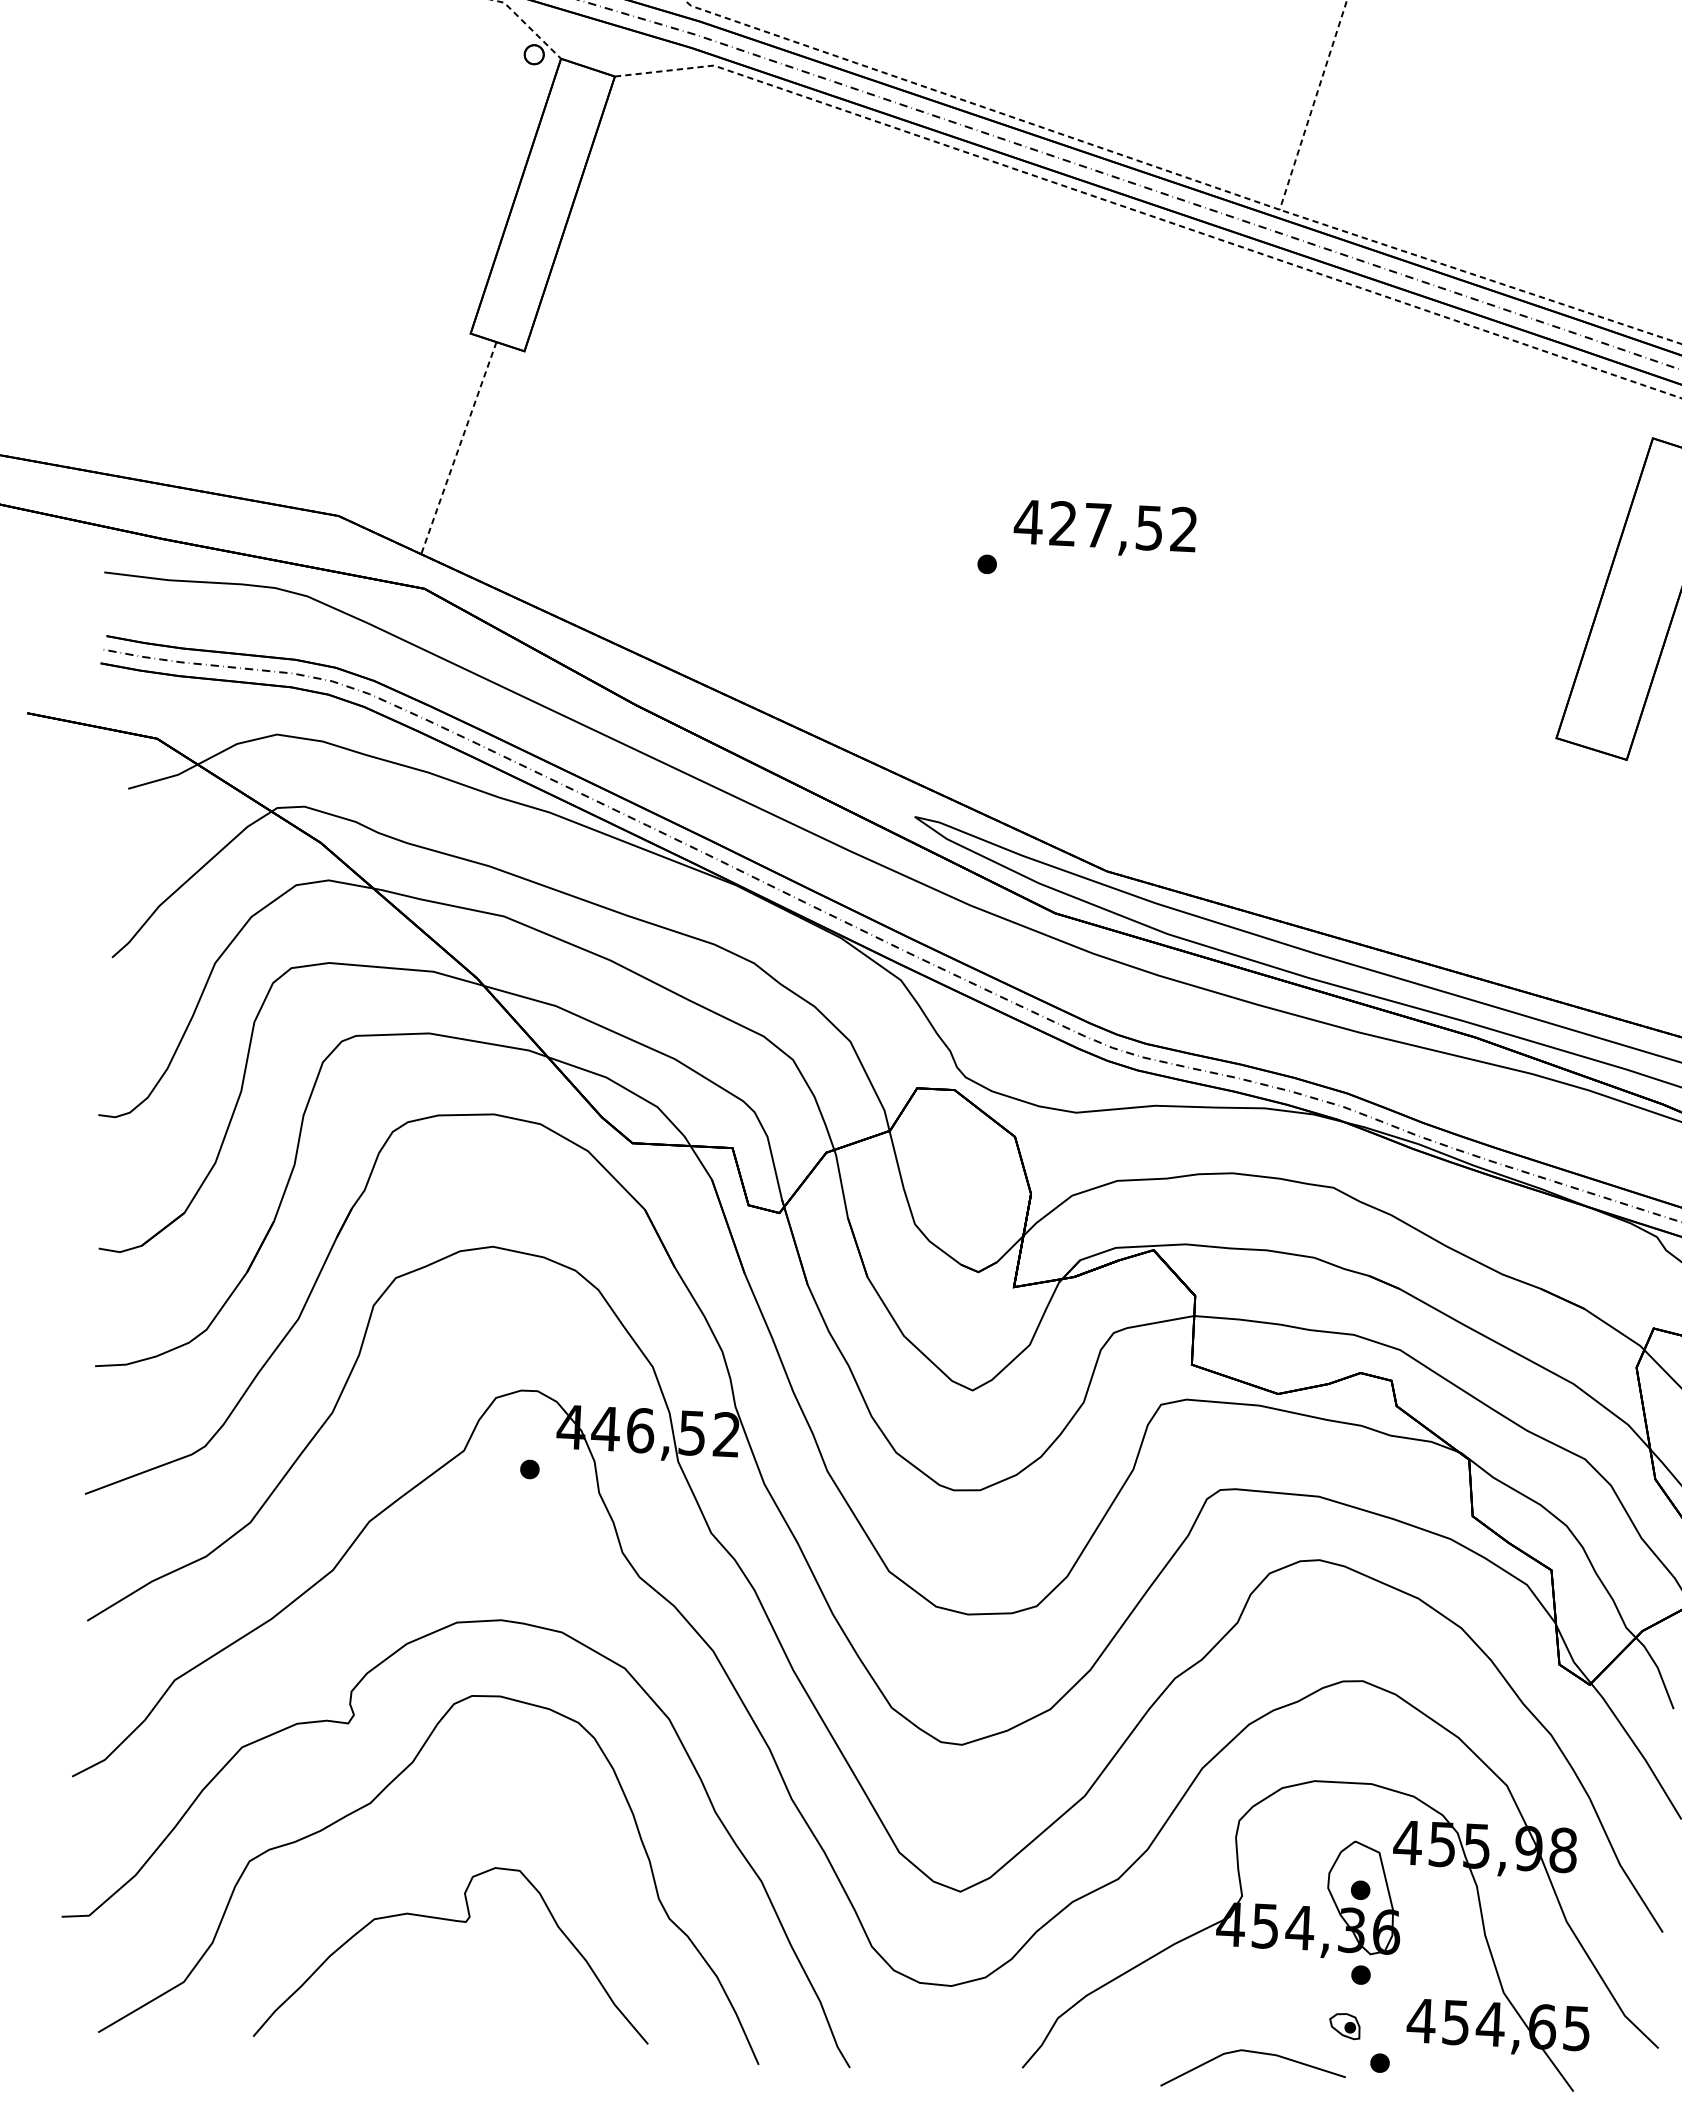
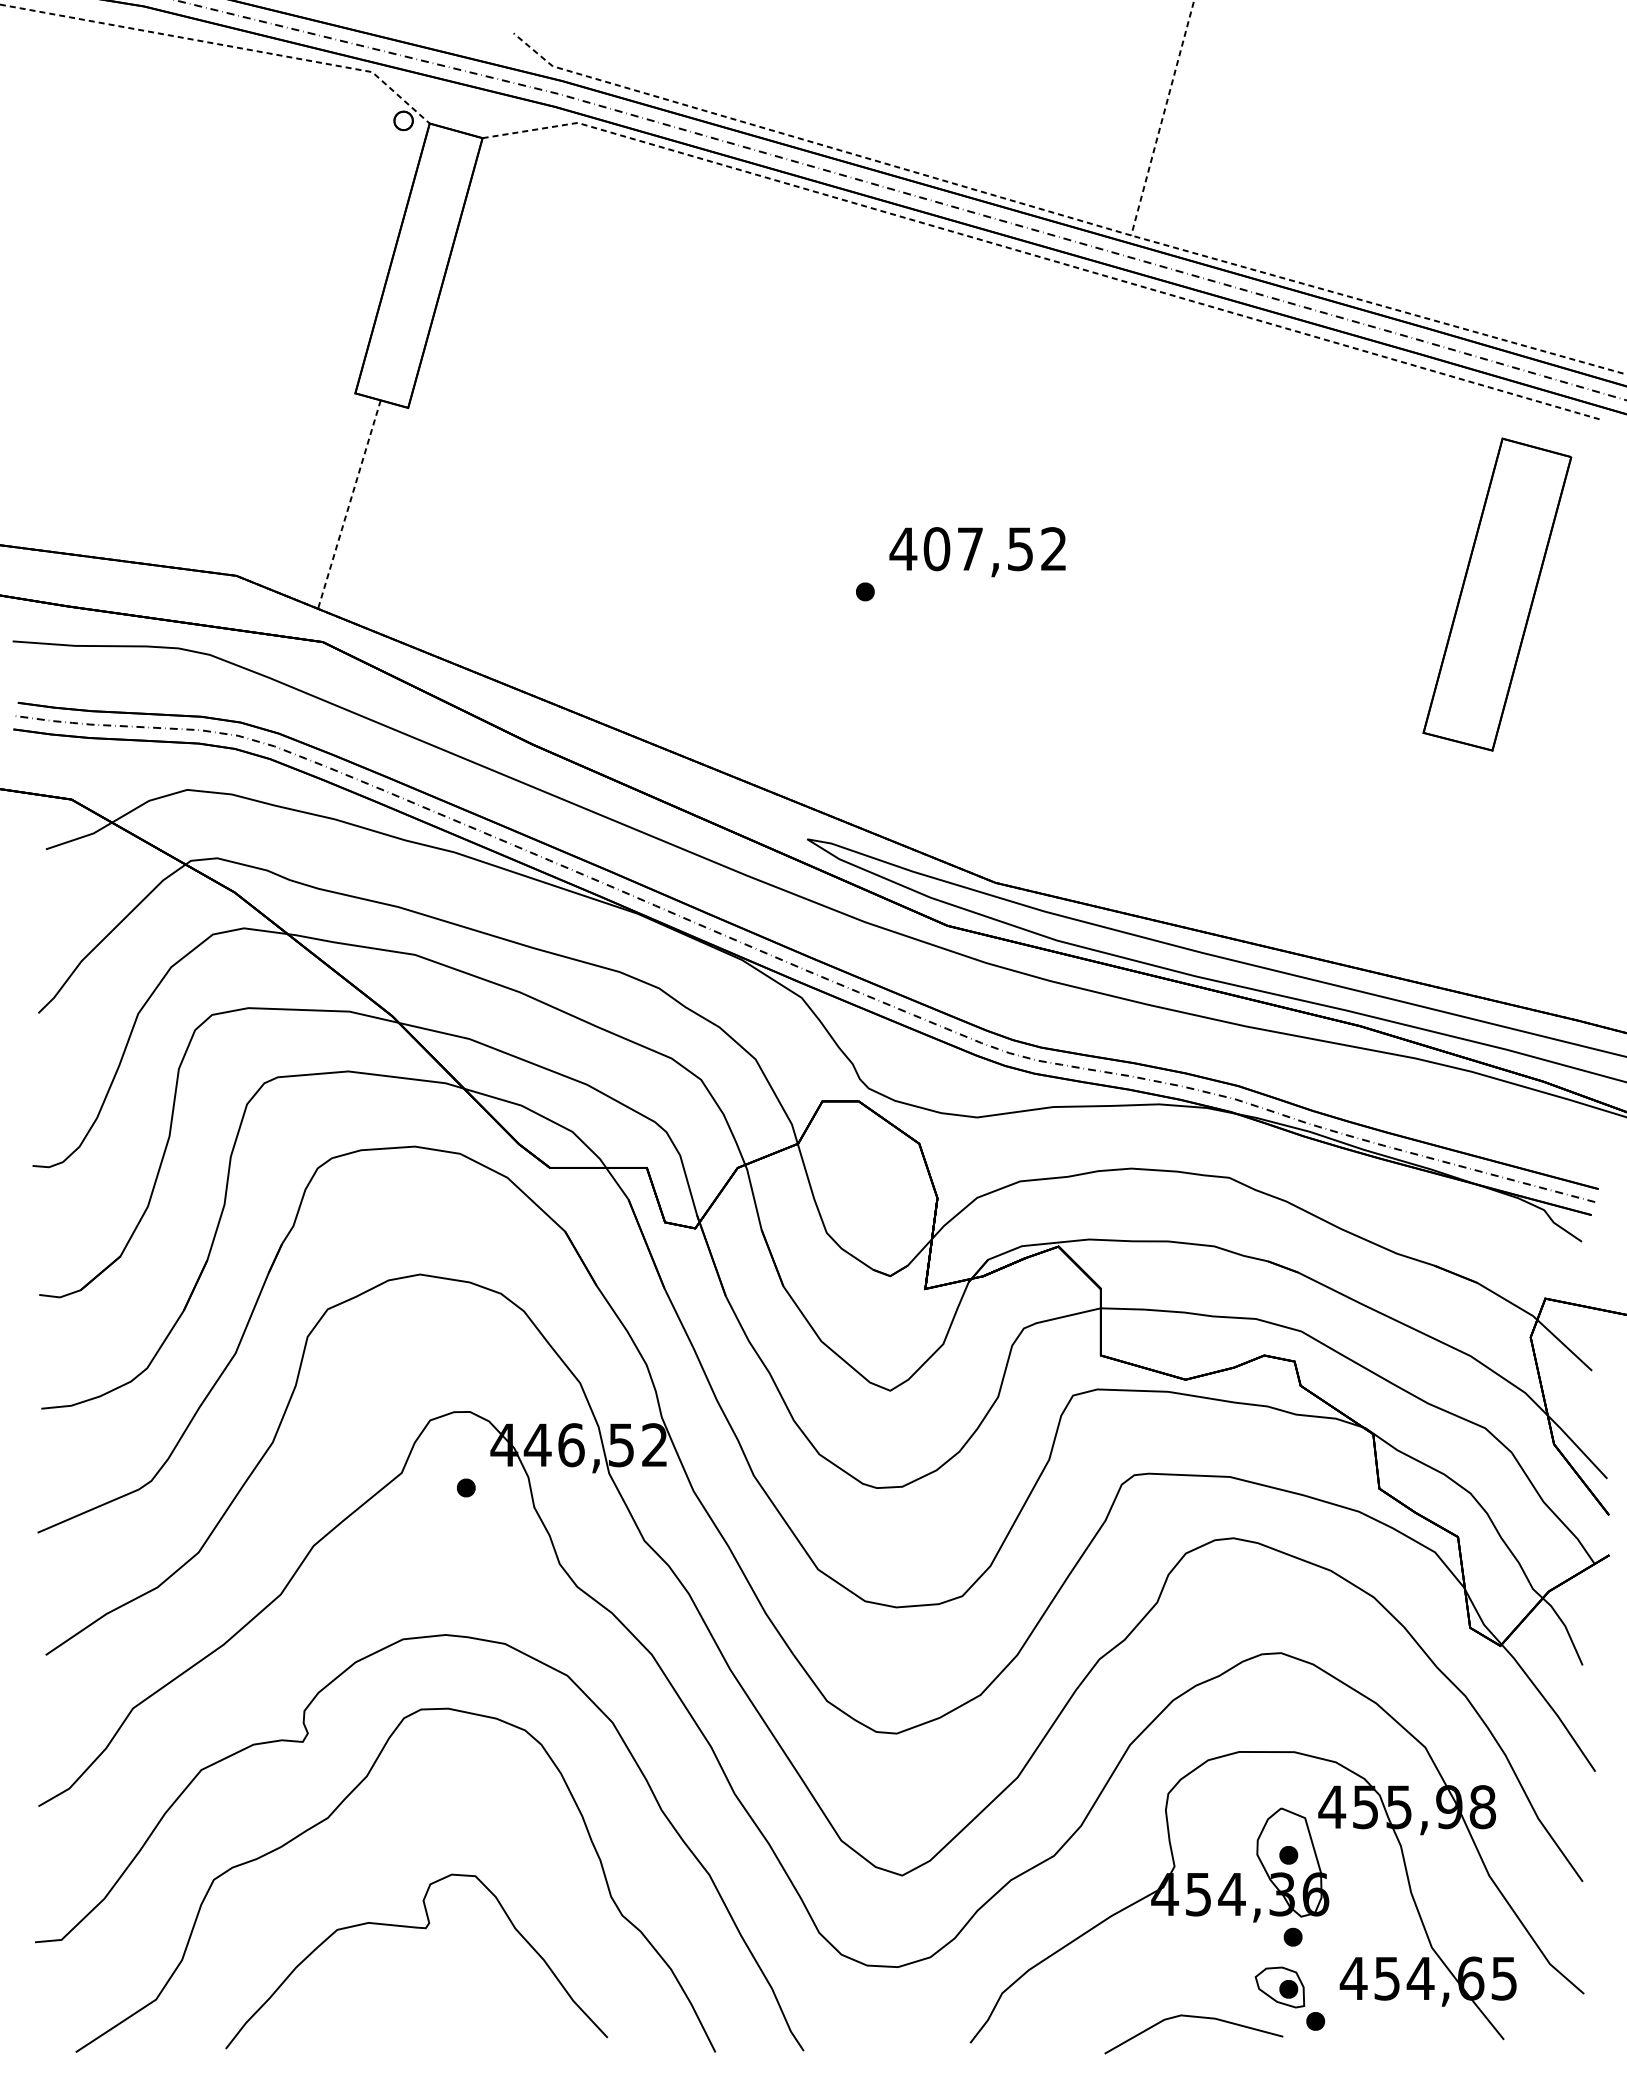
text: (1062, 524) -> (936, 549), 427,52 -> 407,52
part: (1344, 2026) -> (1279, 1987), size x1.67

